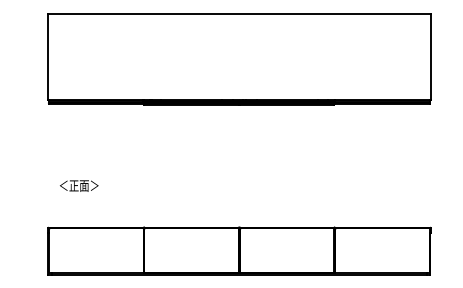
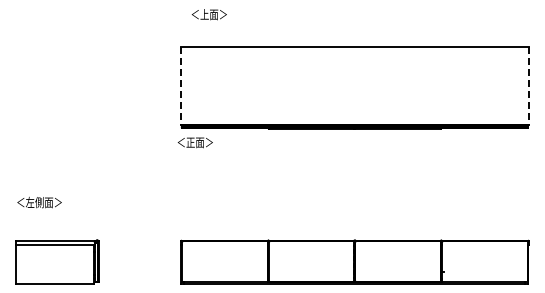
line: (48, 58) -> (181, 86), solid -> dashed
line: (430, 58) -> (528, 86), solid -> dashed
text: (78, 185) -> (194, 142), moved

